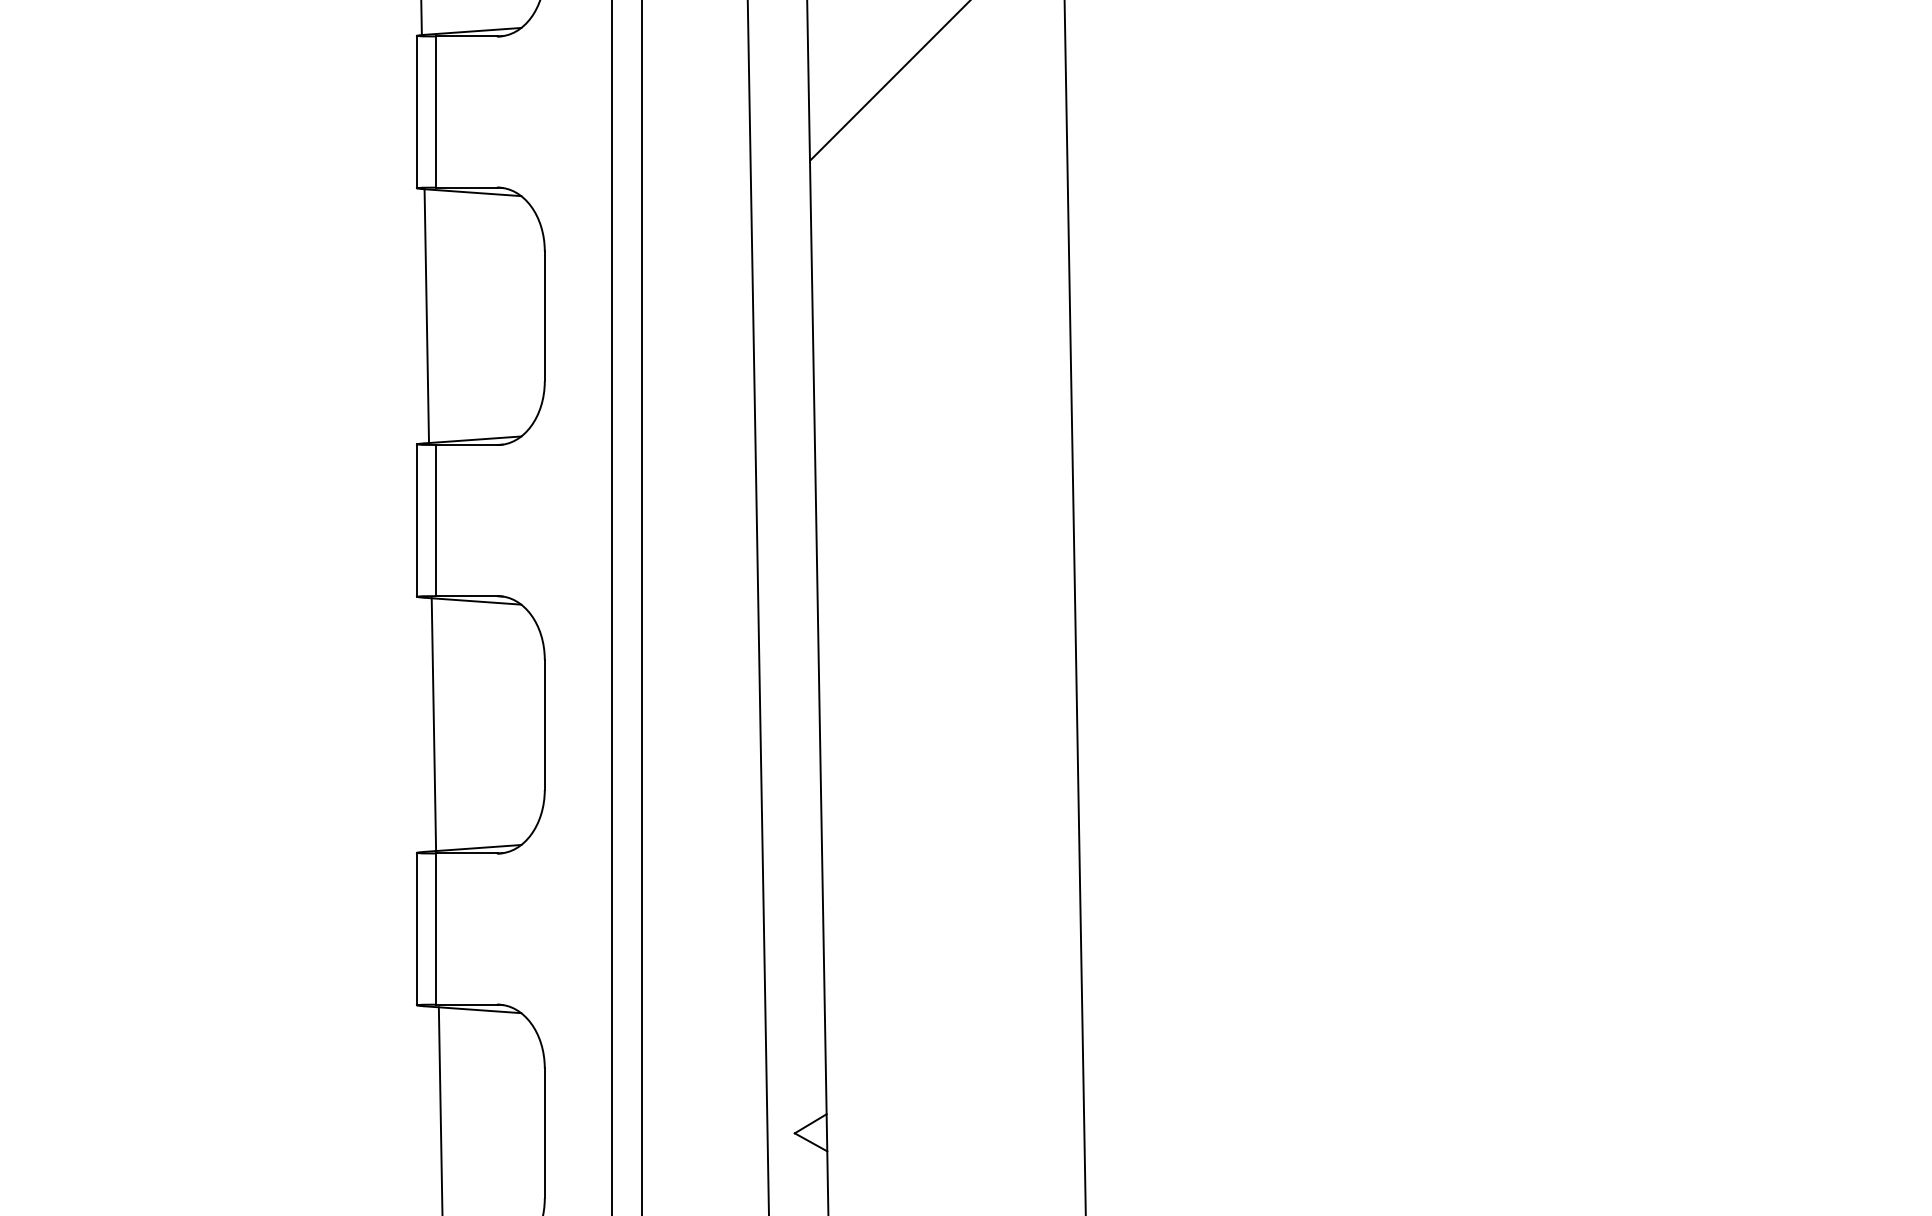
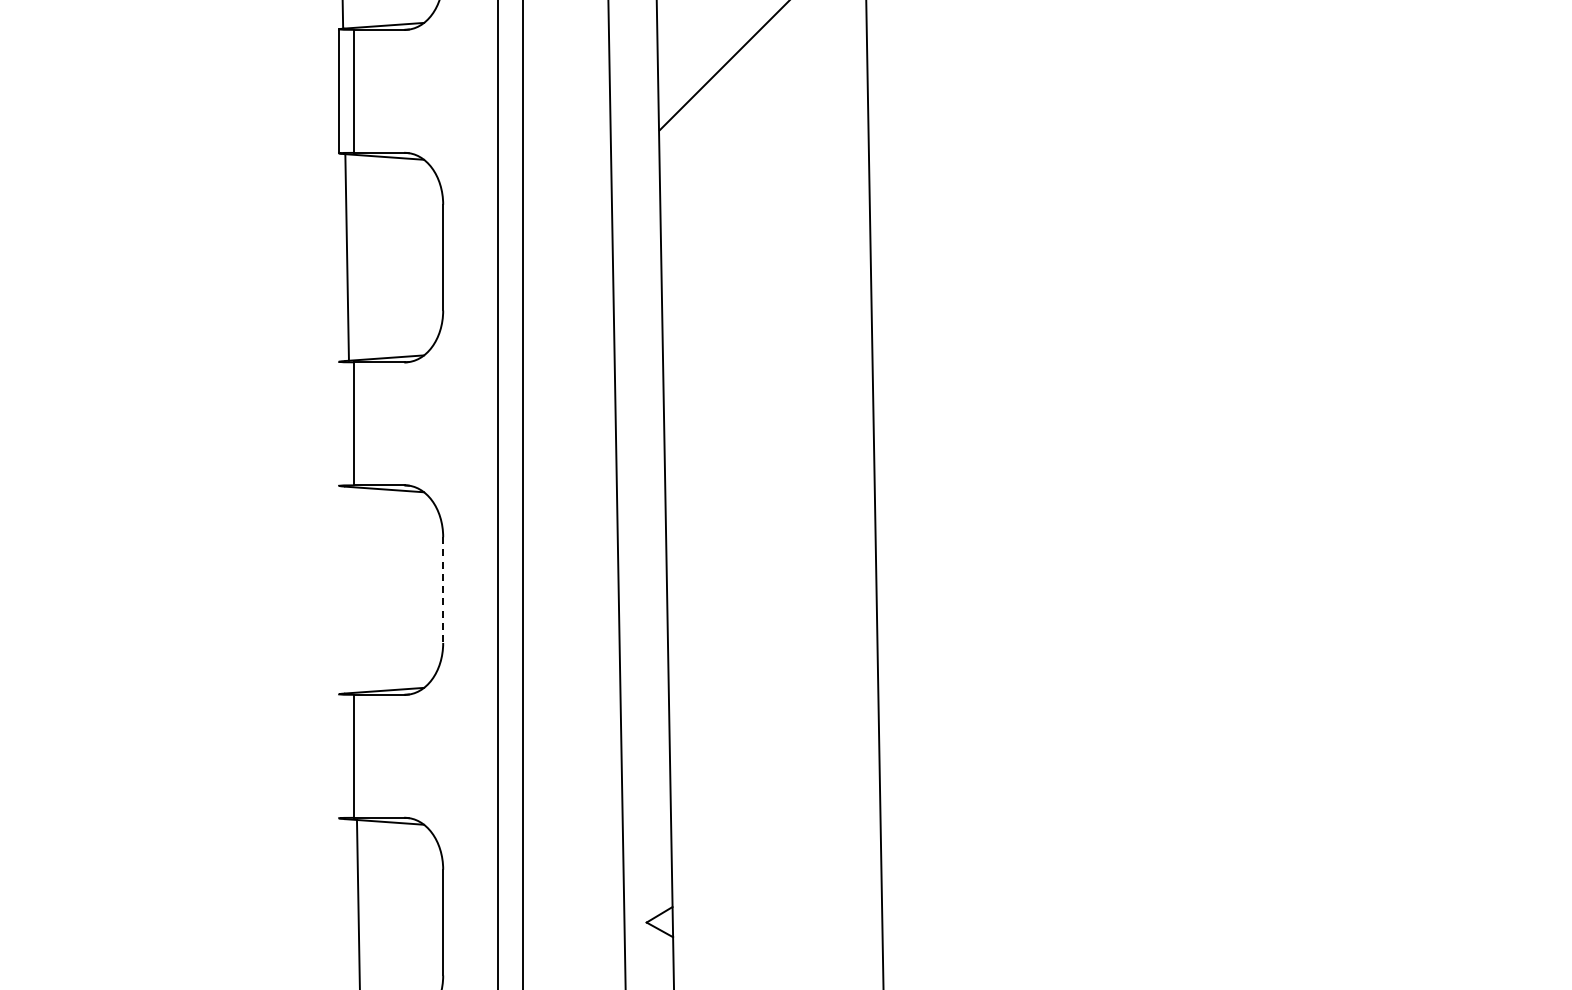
line: (417, 520) -> (339, 423), removed
line: (433, 724) -> (352, 589), removed
line: (545, 725) -> (443, 590), solid -> dashed
line: (417, 929) -> (339, 756), removed

